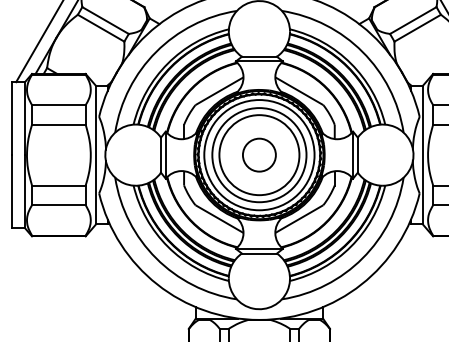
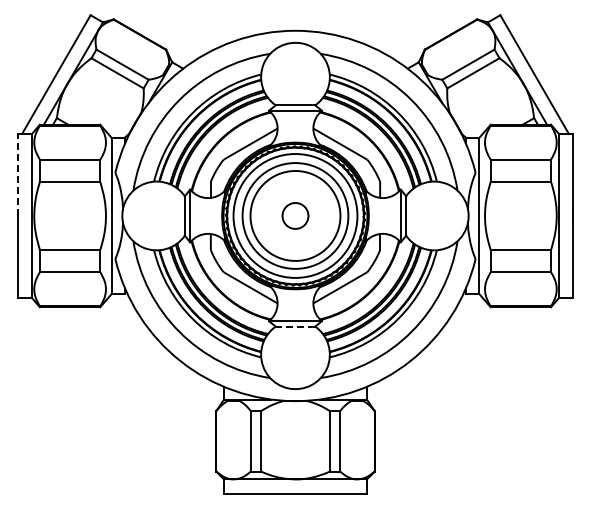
line: (12, 118) -> (17, 174), solid -> dashed
circle: (259, 154) -> (295, 215), size x0.7
line: (259, 253) -> (295, 326), solid -> dashed

